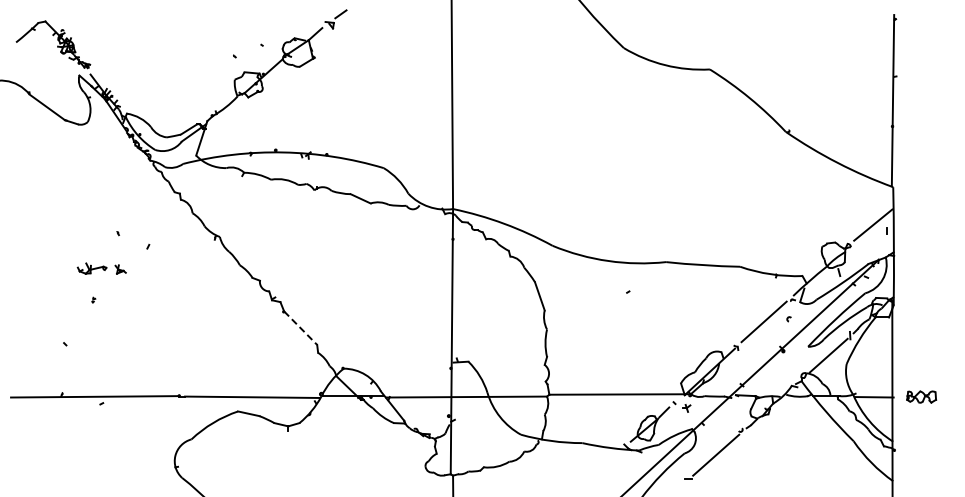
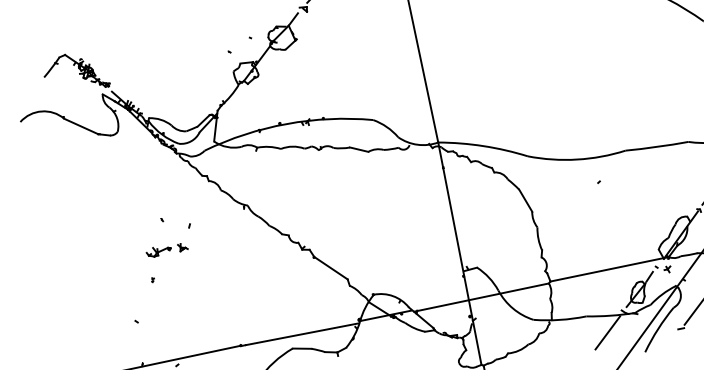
part: (101, 268) -> (166, 249), moved
line: (300, 328) -> (330, 268), dashed -> solid
line: (603, 467) -> (608, 333), added

